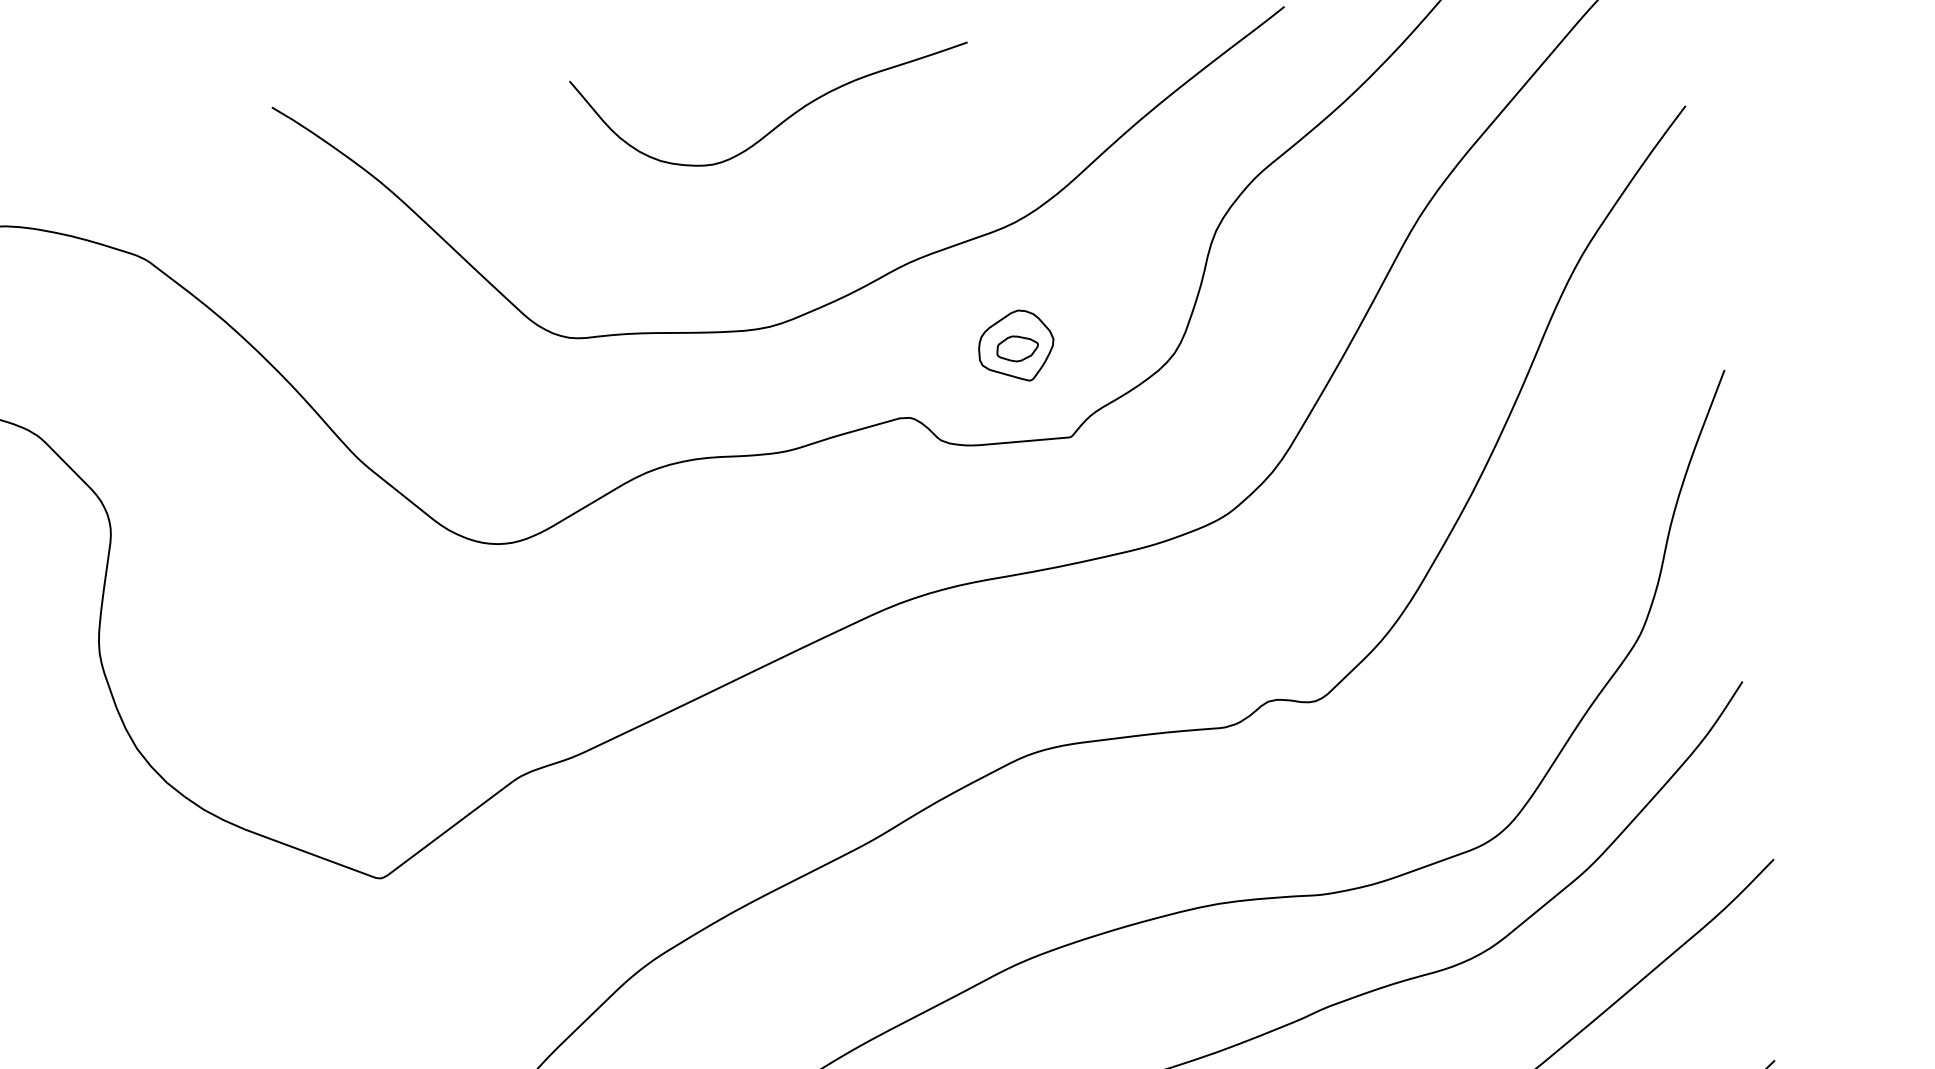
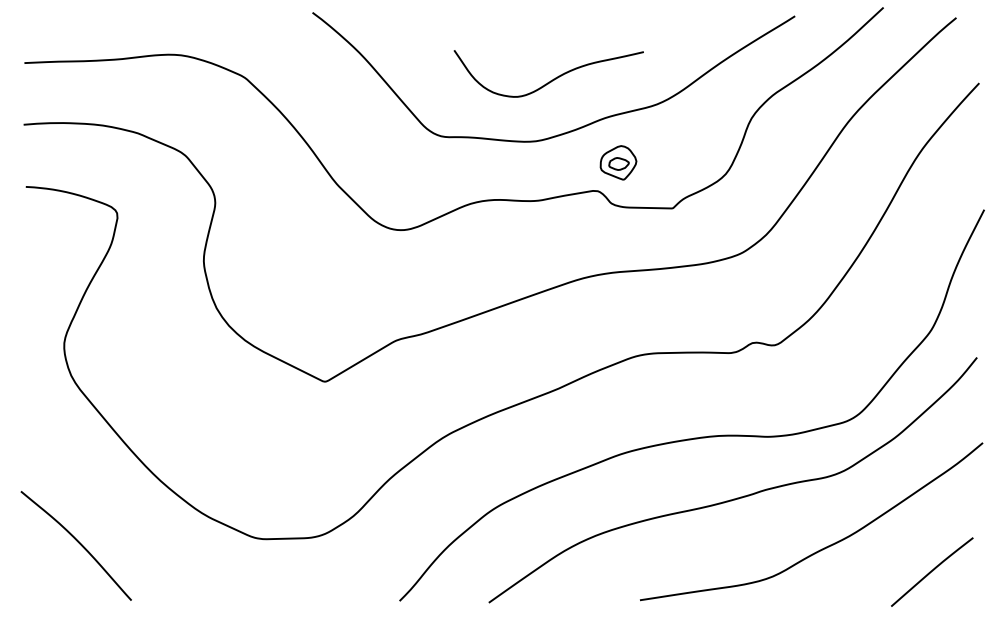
curve: (783, 118) -> (553, 78), moved
part: (1016, 345) -> (618, 162), moved

